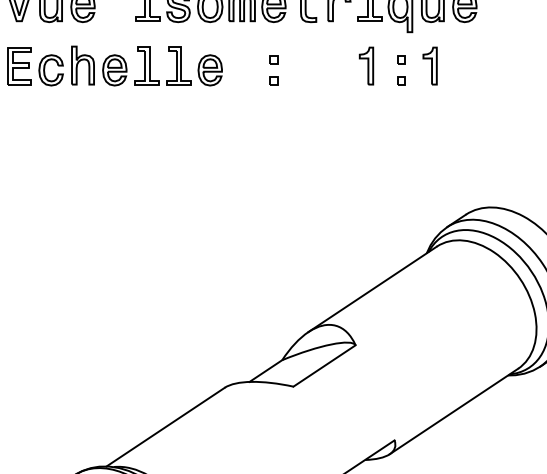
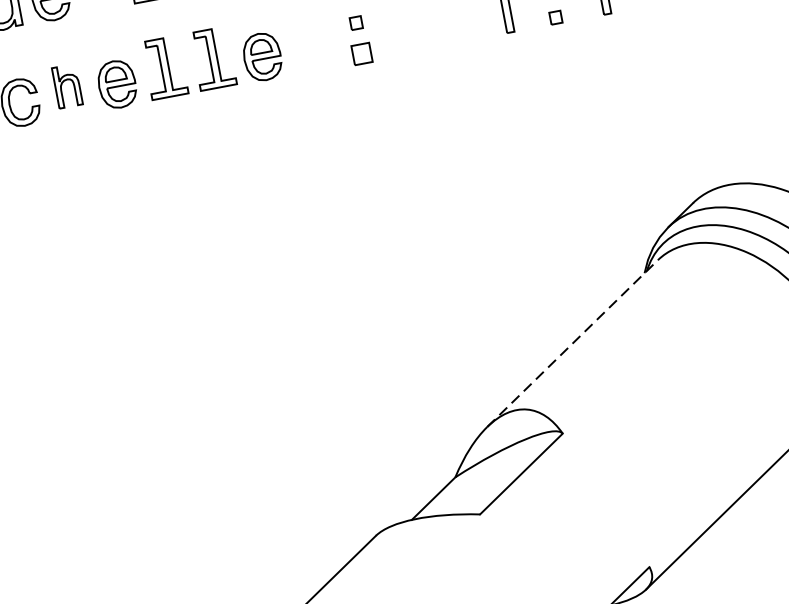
part: (82, 65) -> (66, 86), size x0.7
part: (273, 80) -> (361, 54), size x1.6
line: (373, 289) -> (573, 343), solid -> dashed

